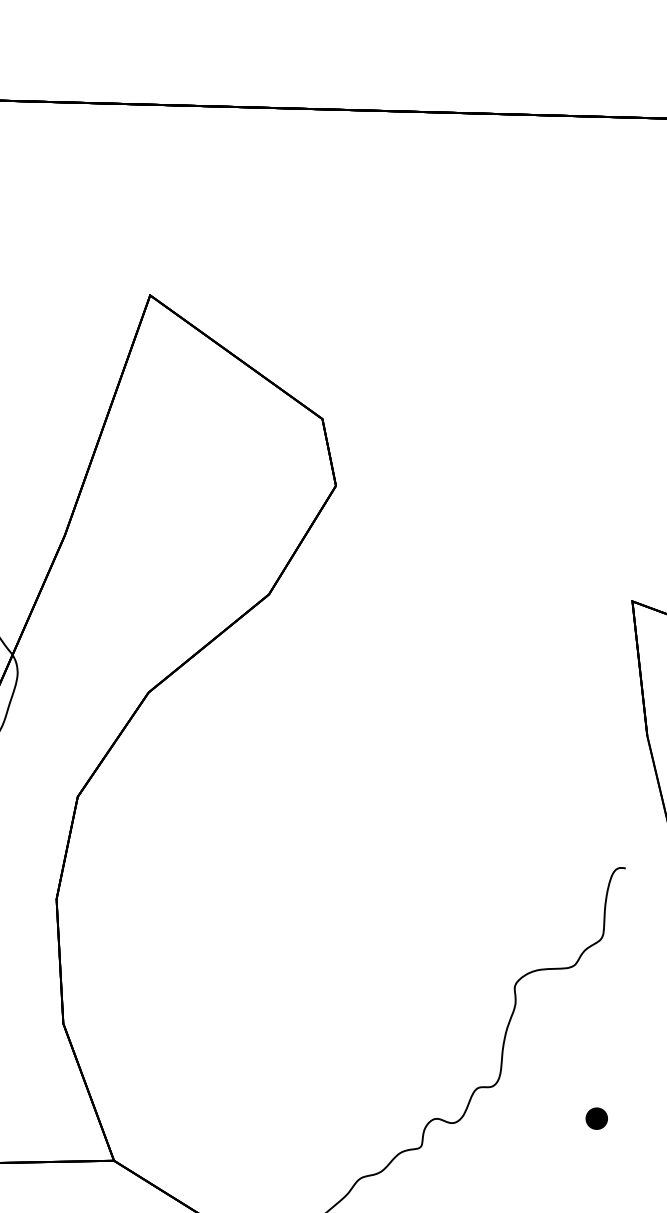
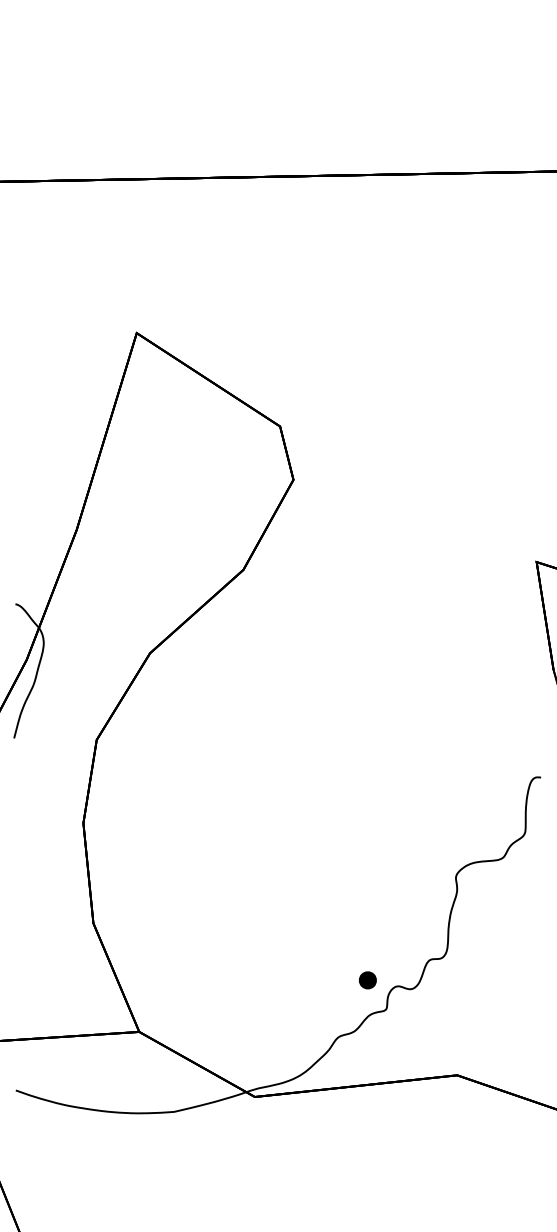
part: (596, 1118) -> (367, 980), moved

